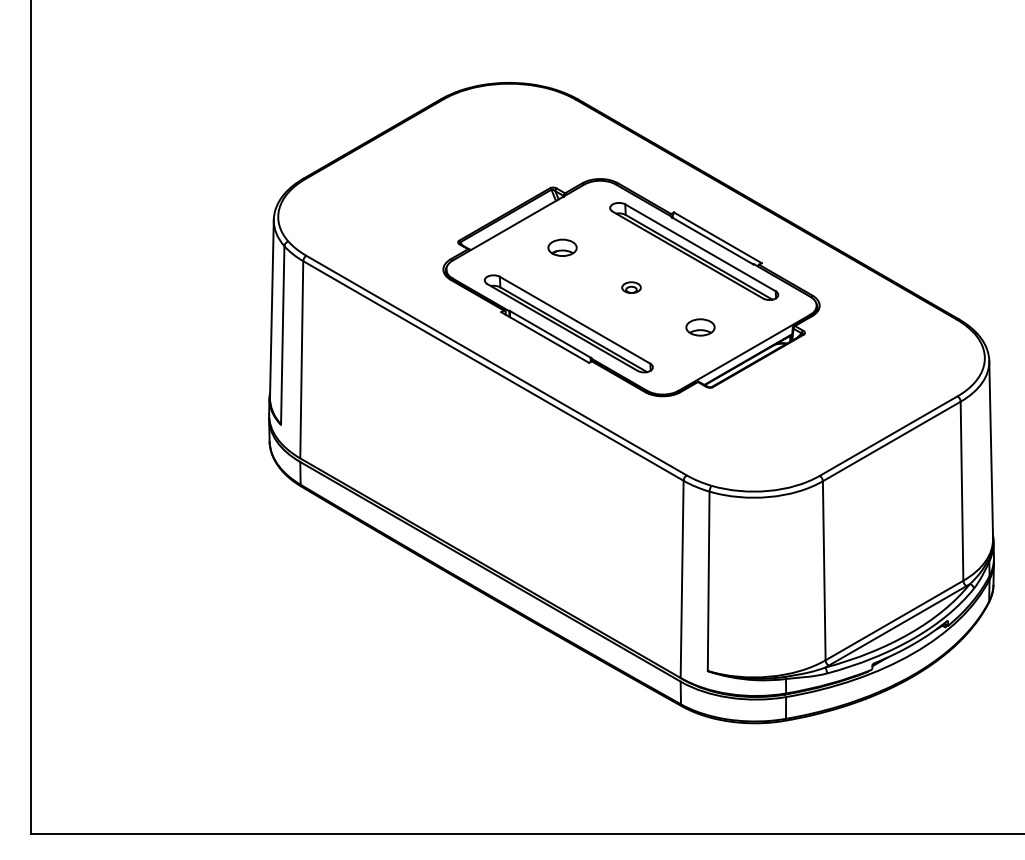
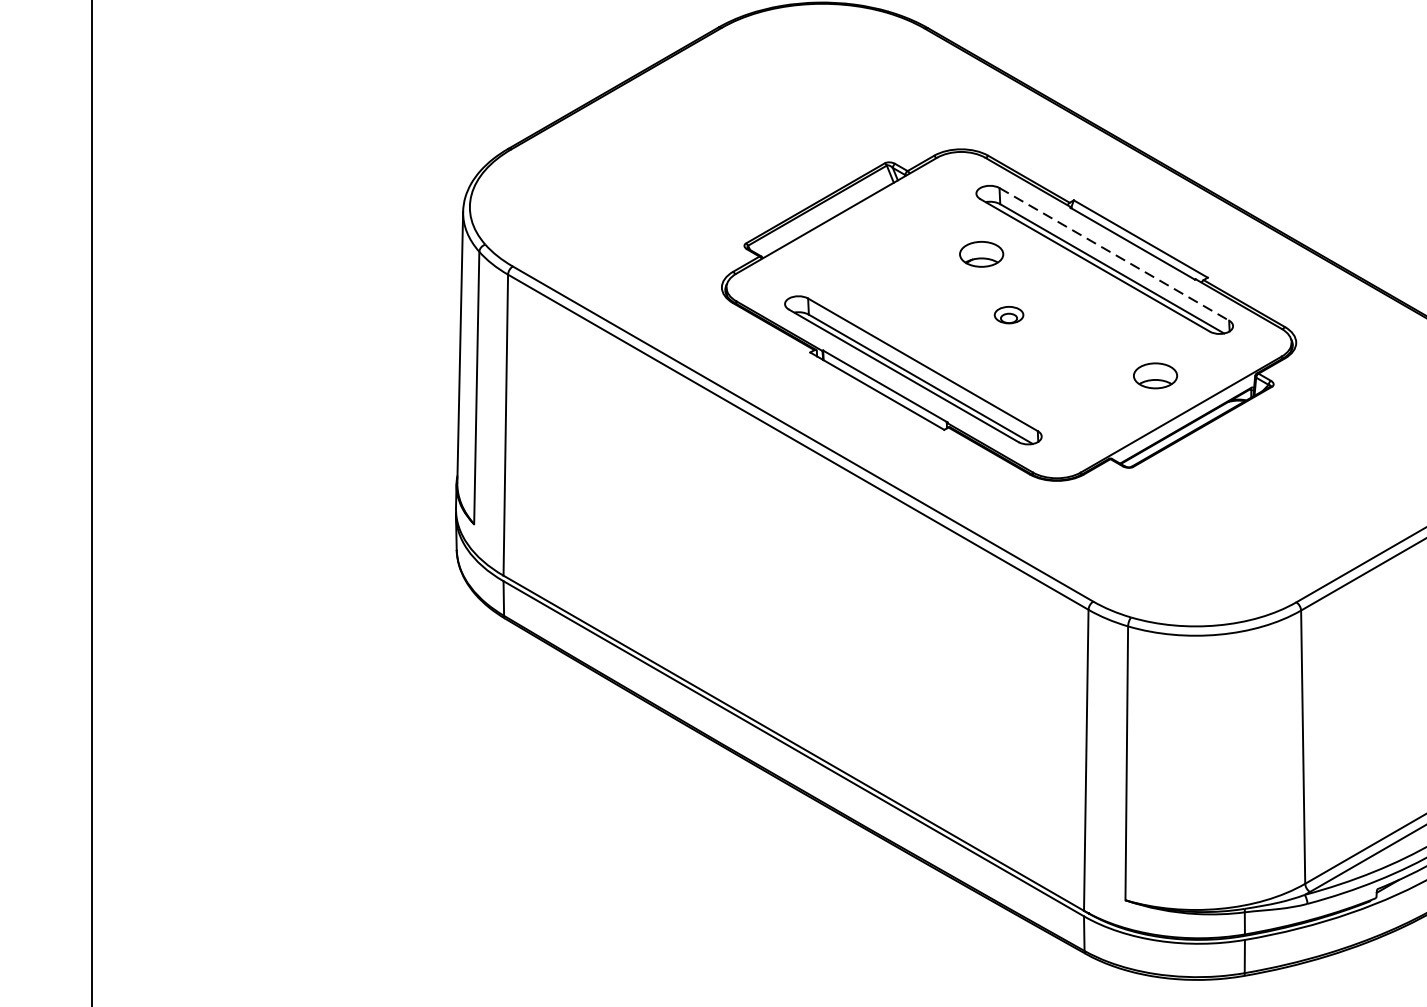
part: (562, 247) -> (981, 253), moved
line: (700, 247) -> (1114, 253), solid -> dashed
part: (700, 327) -> (1155, 375), moved

